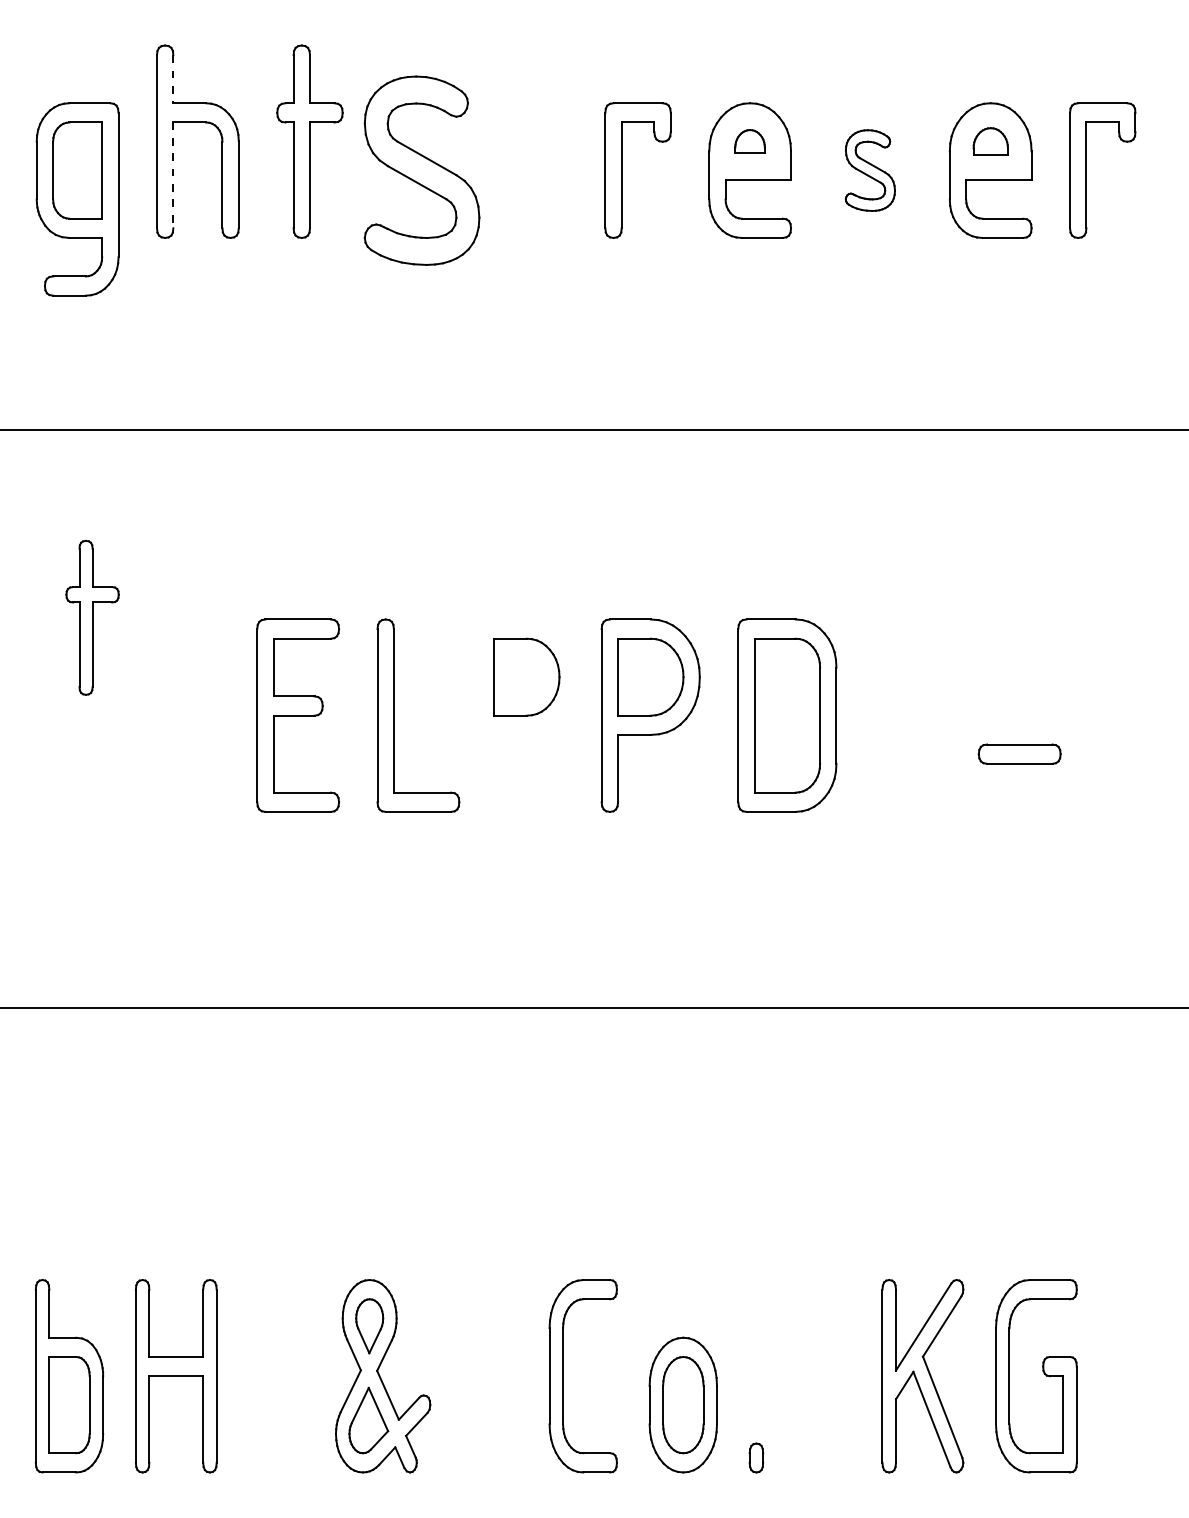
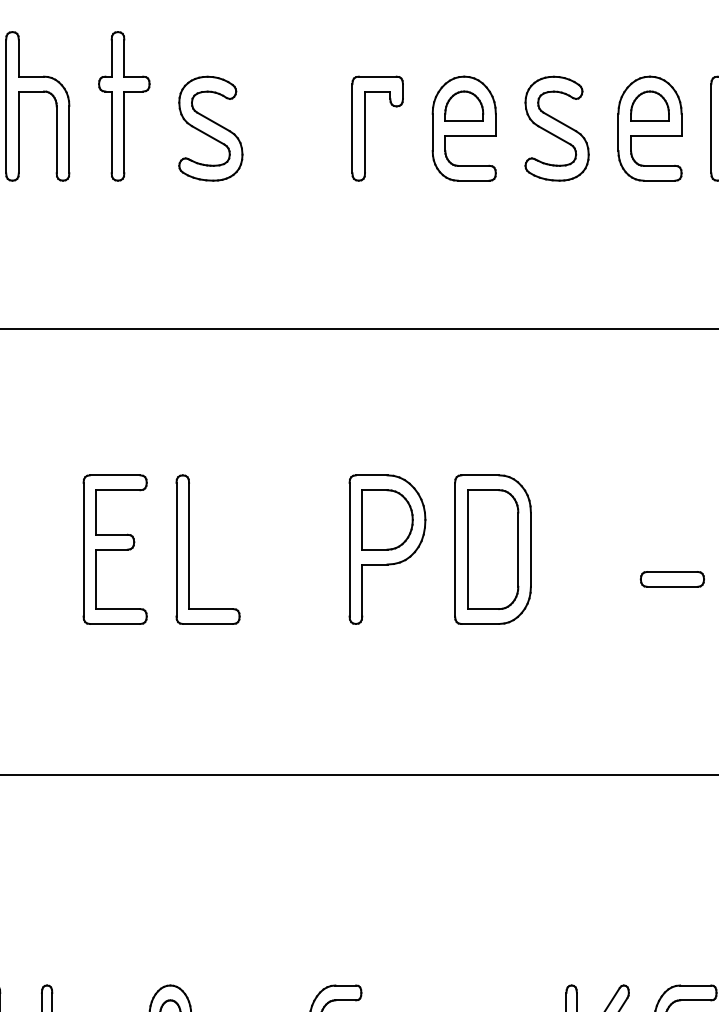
line: (173, 79) -> (18, 58), dashed -> solid
part: (749, 141) -> (463, 106), size x1.67
part: (990, 141) -> (649, 106), size x1.43
part: (421, 170) -> (210, 128), size x0.71
part: (870, 170) -> (557, 128), size x1.67
line: (173, 175) -> (18, 132), dashed -> solid
part: (526, 676) -> (291, 519), removed

